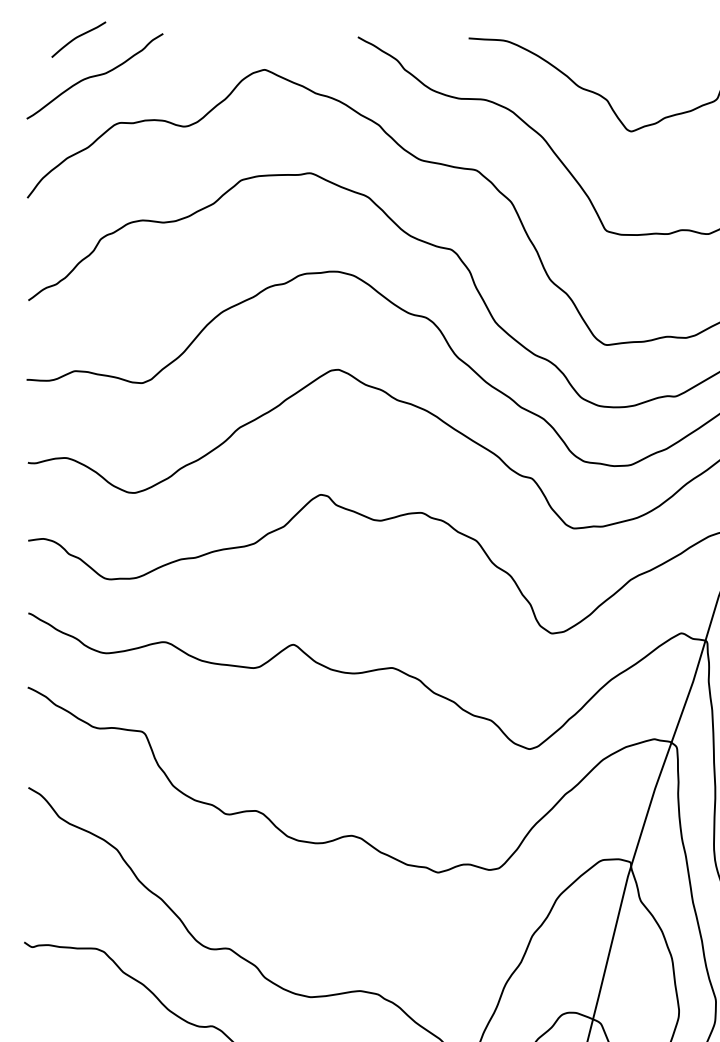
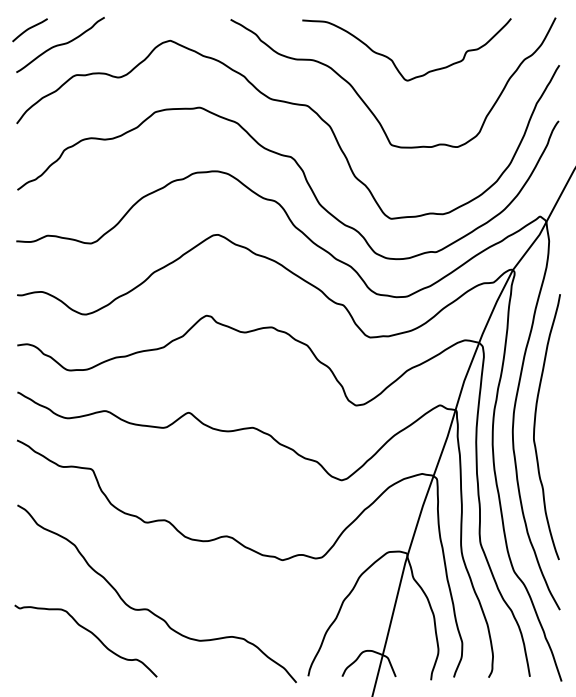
curve: (77, 38) -> (29, 29), moved

